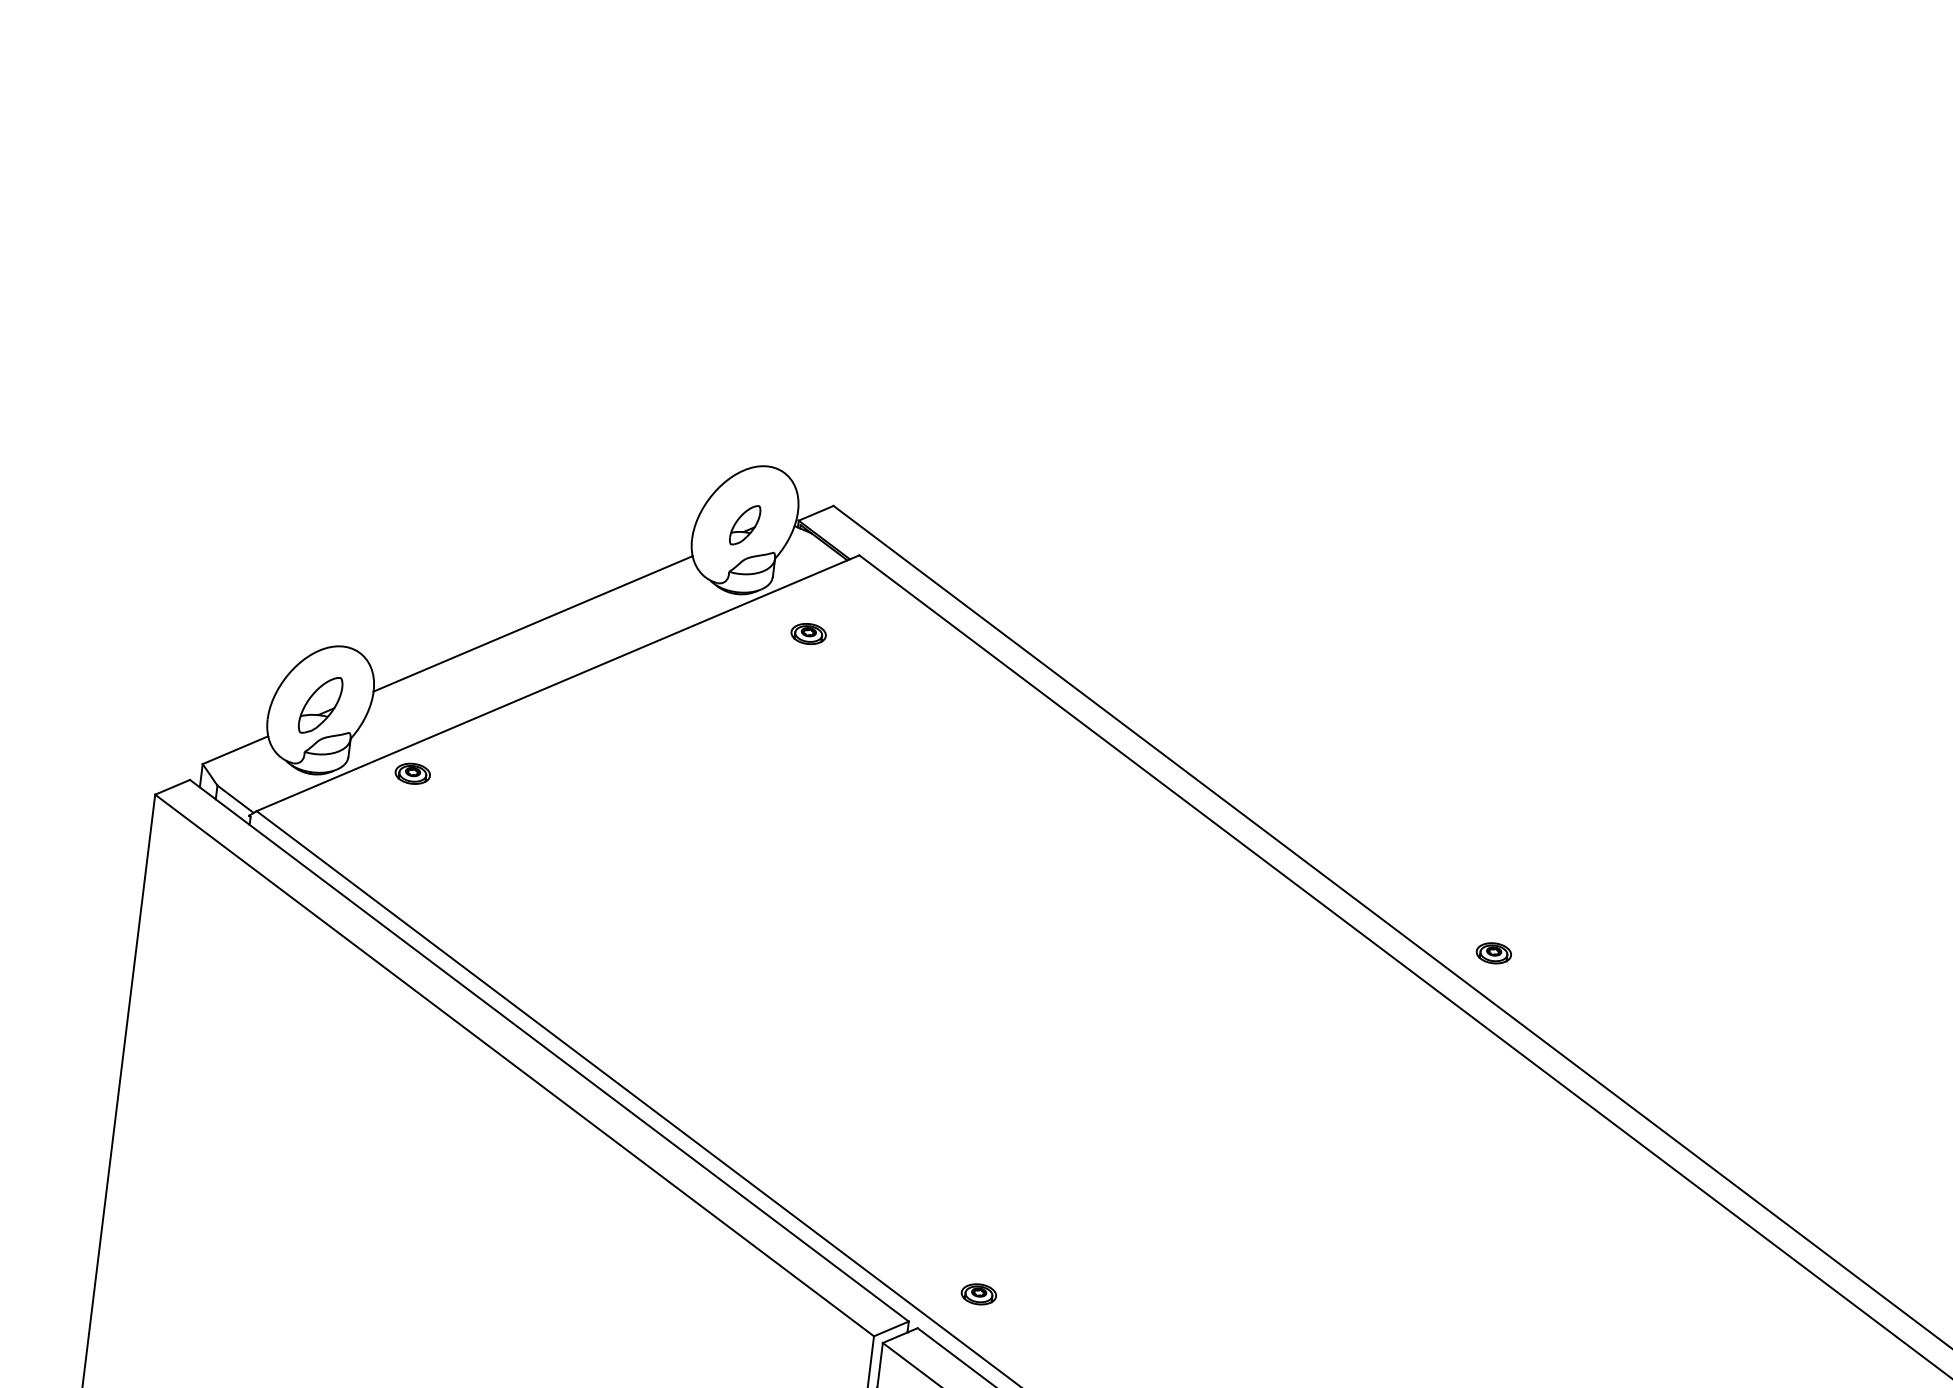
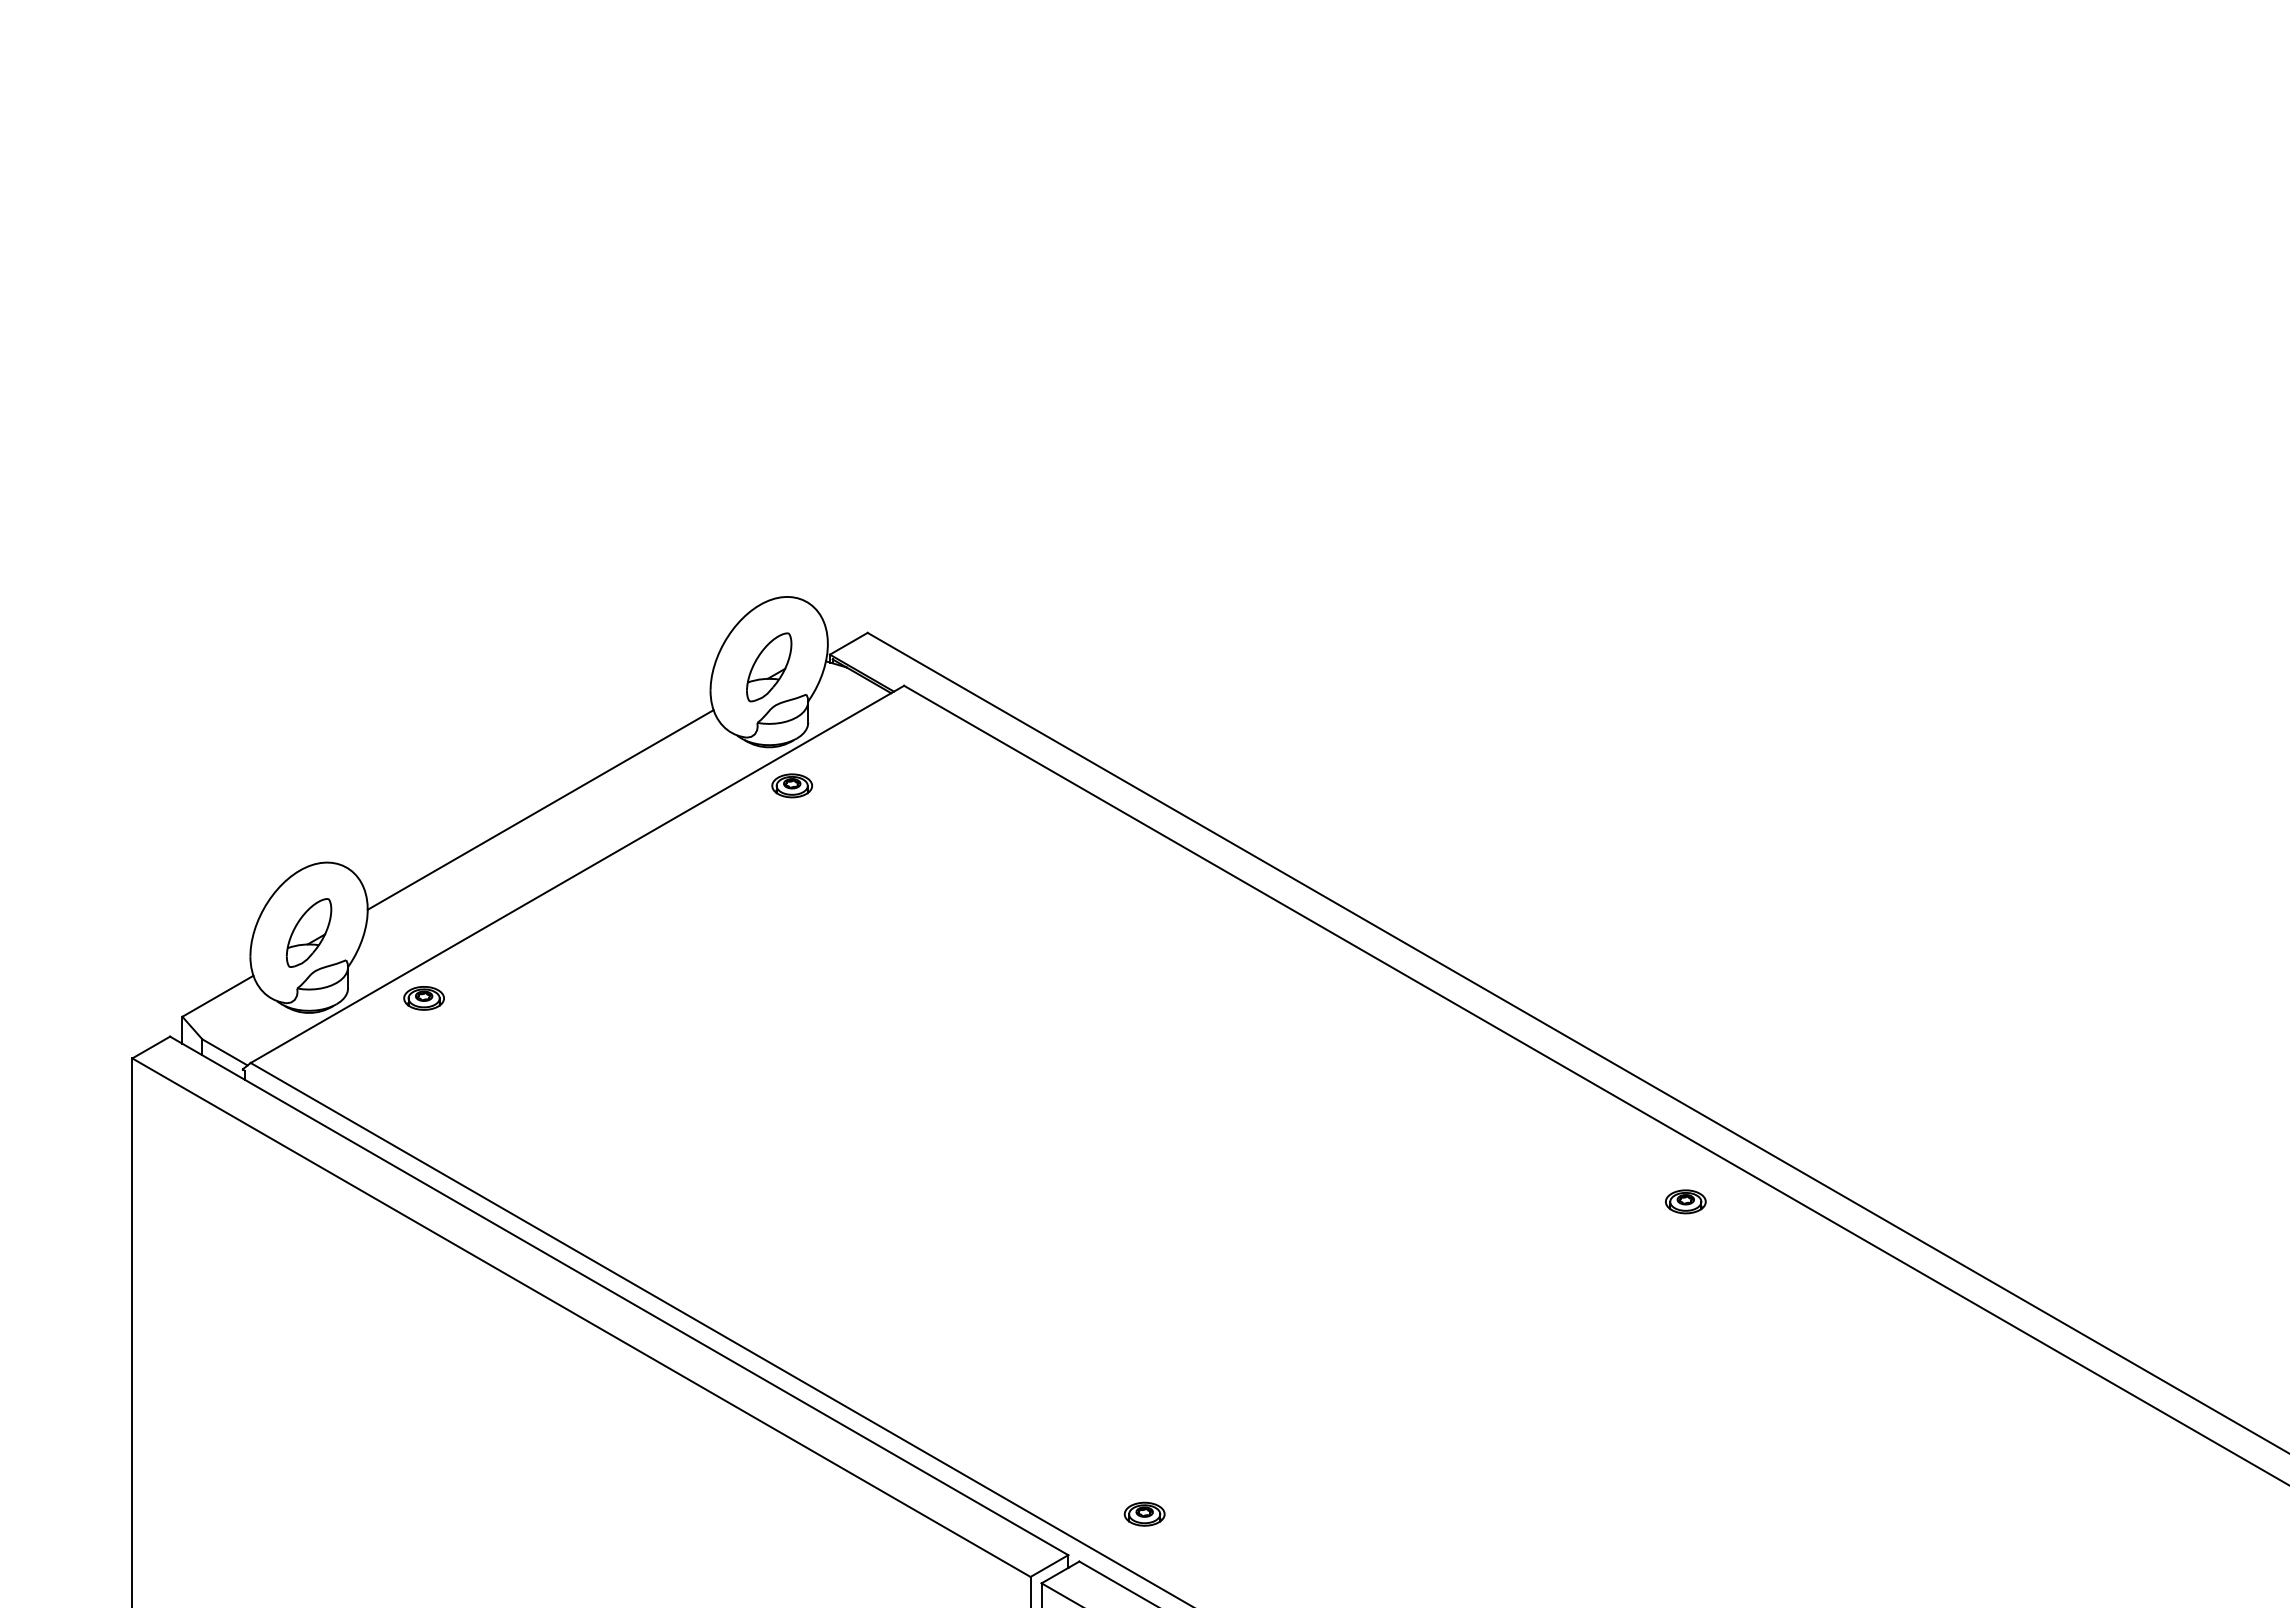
part: (745, 525) -> (769, 667), size x1.43
part: (808, 633) -> (792, 785), moved
part: (1493, 952) -> (1685, 1201), moved

